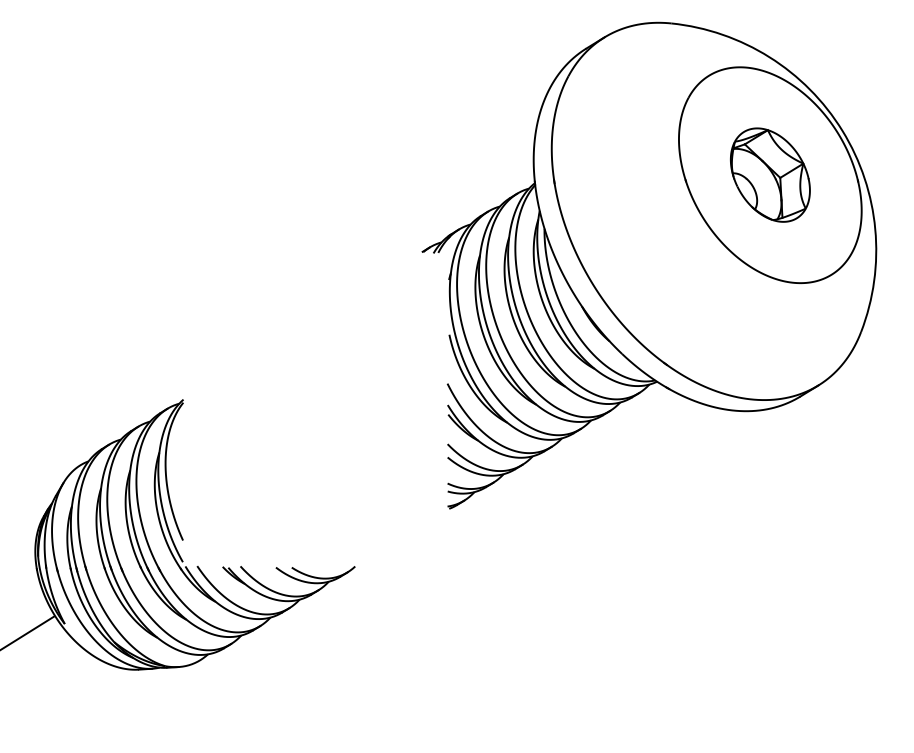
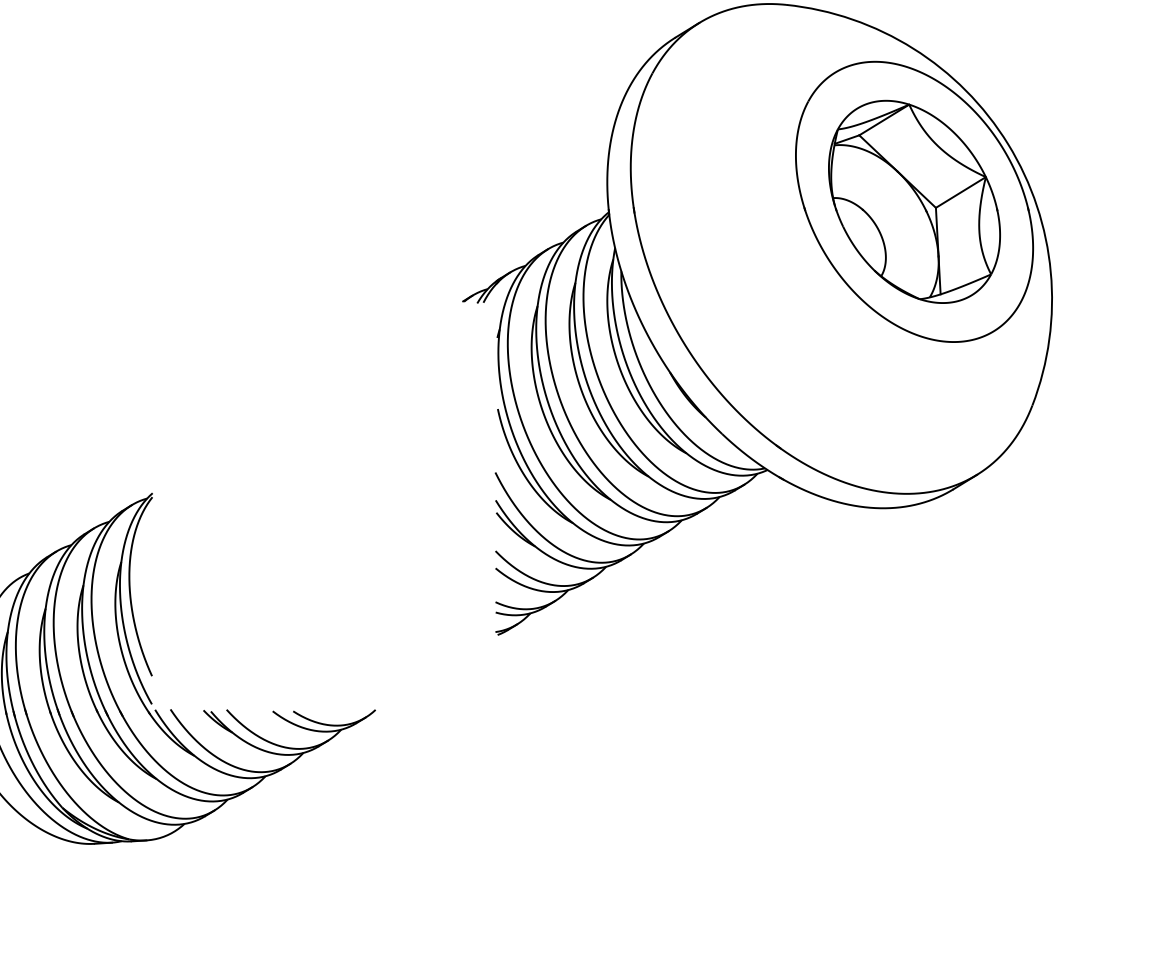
part: (770, 174) -> (914, 200), size x1.67

